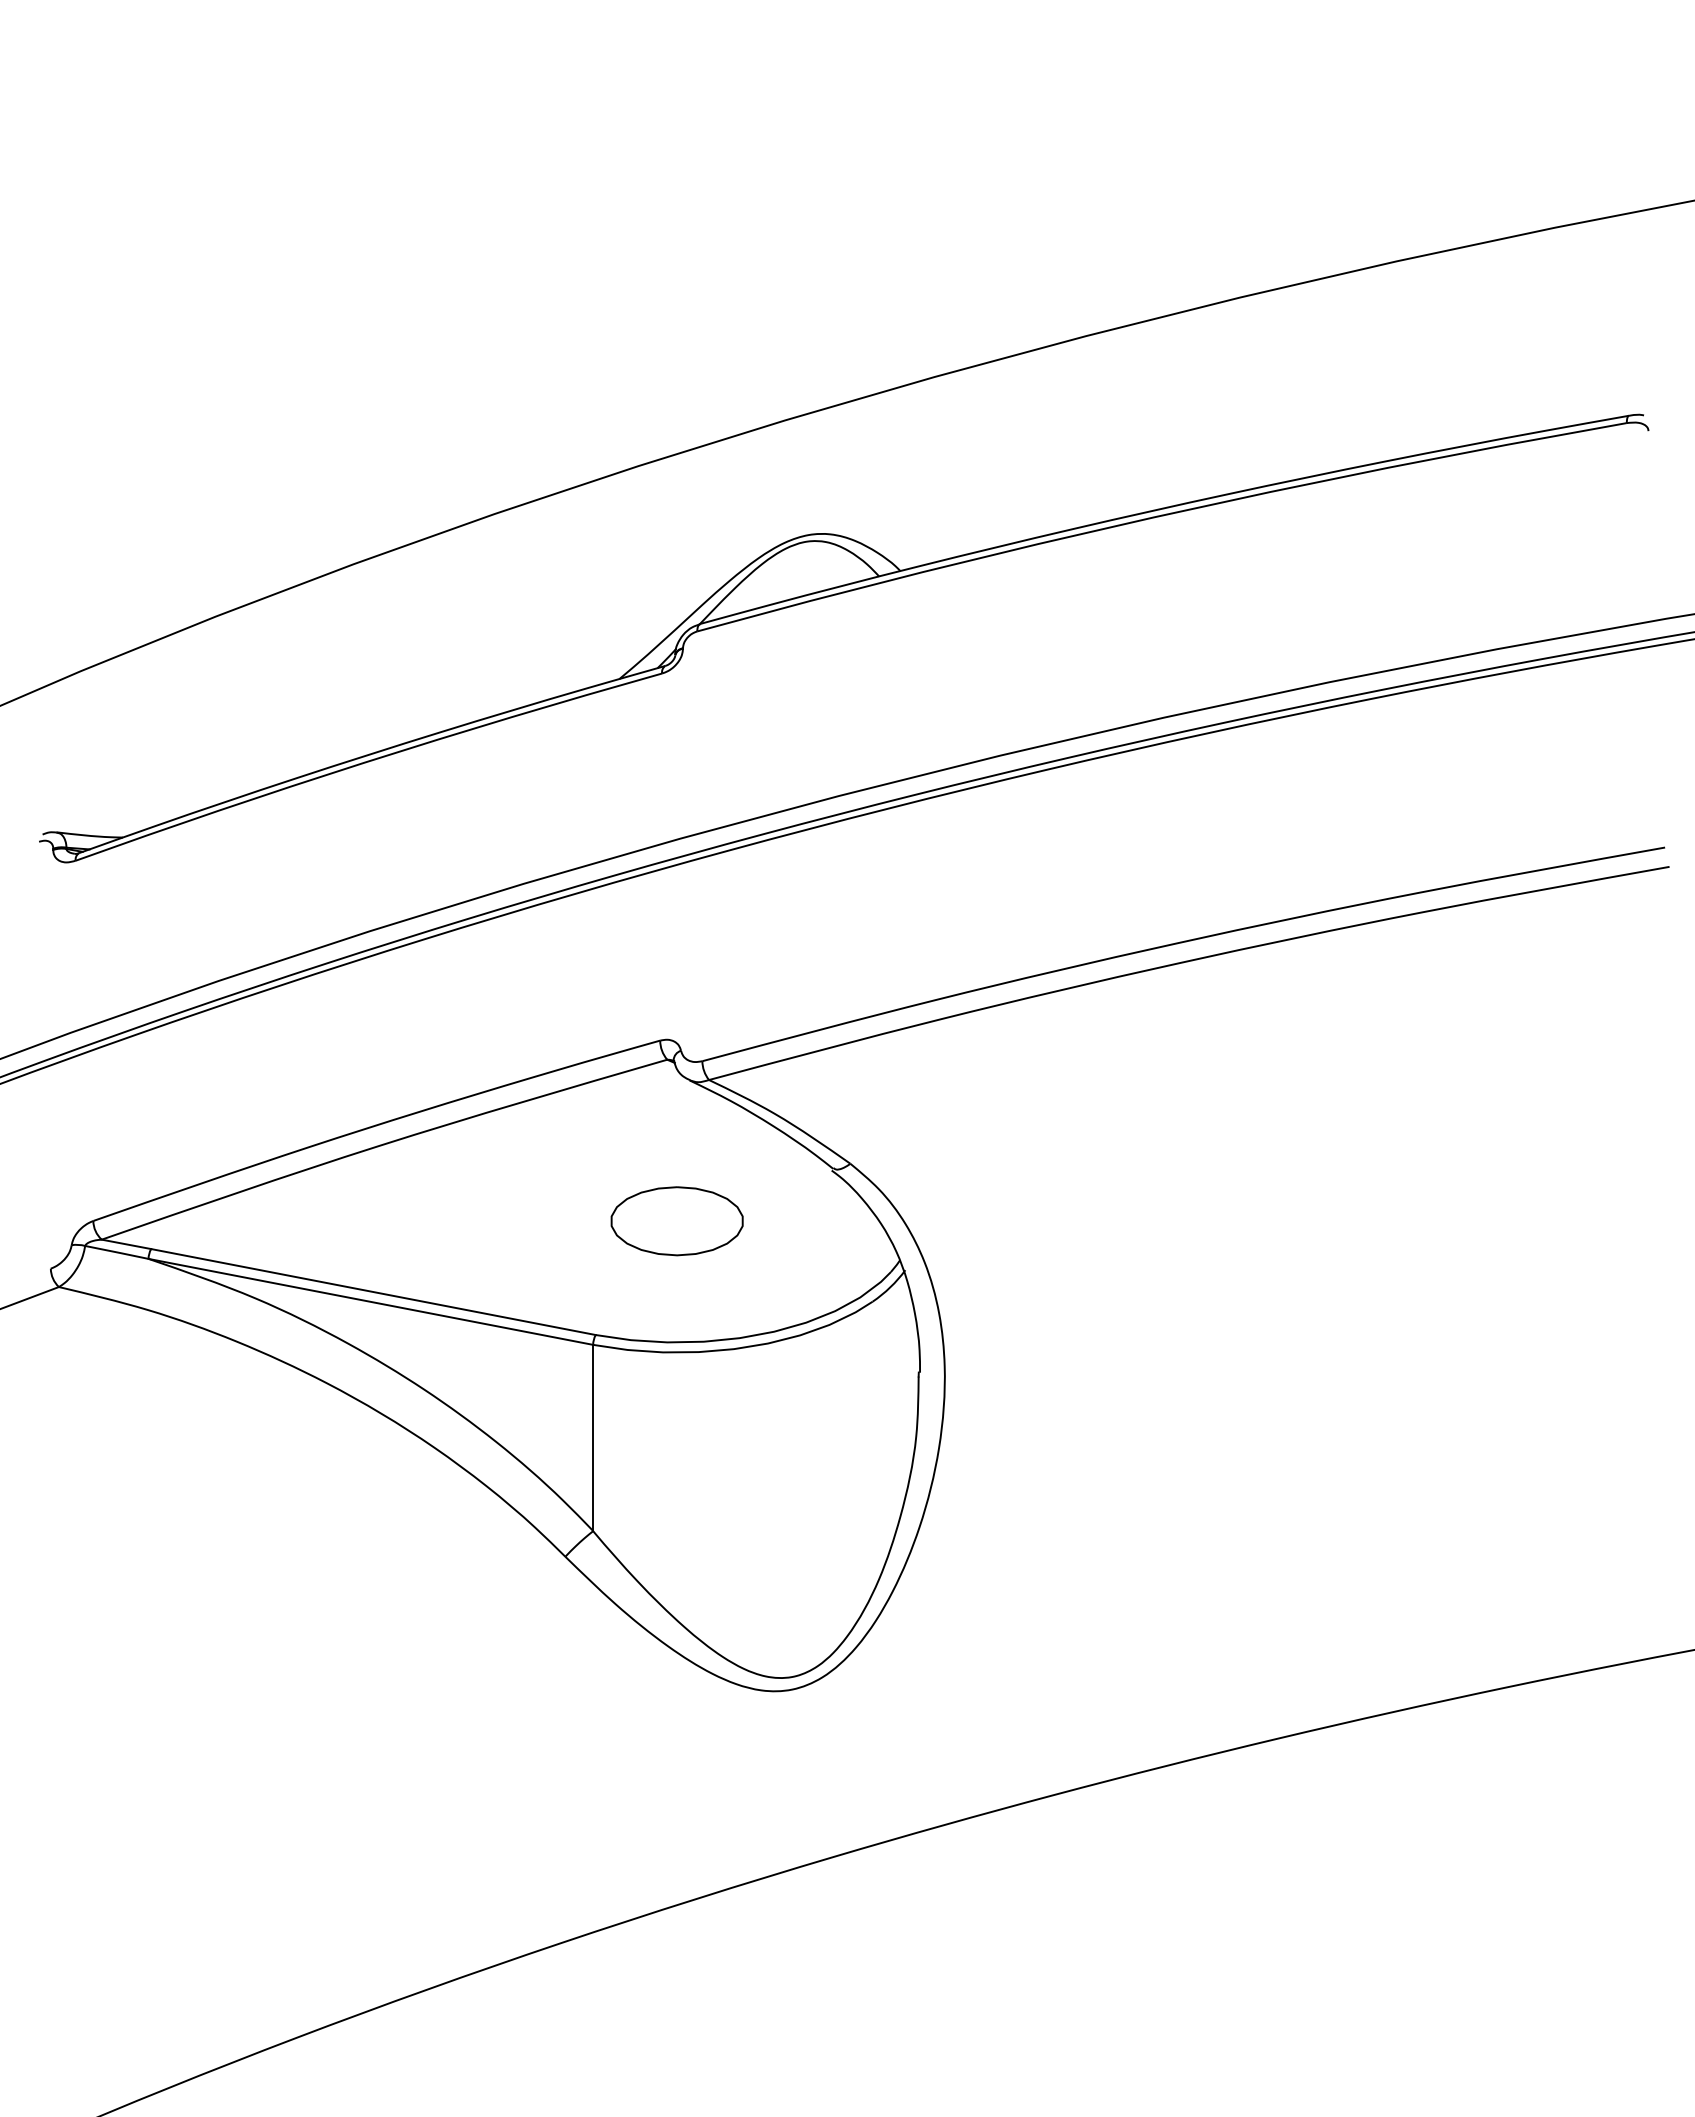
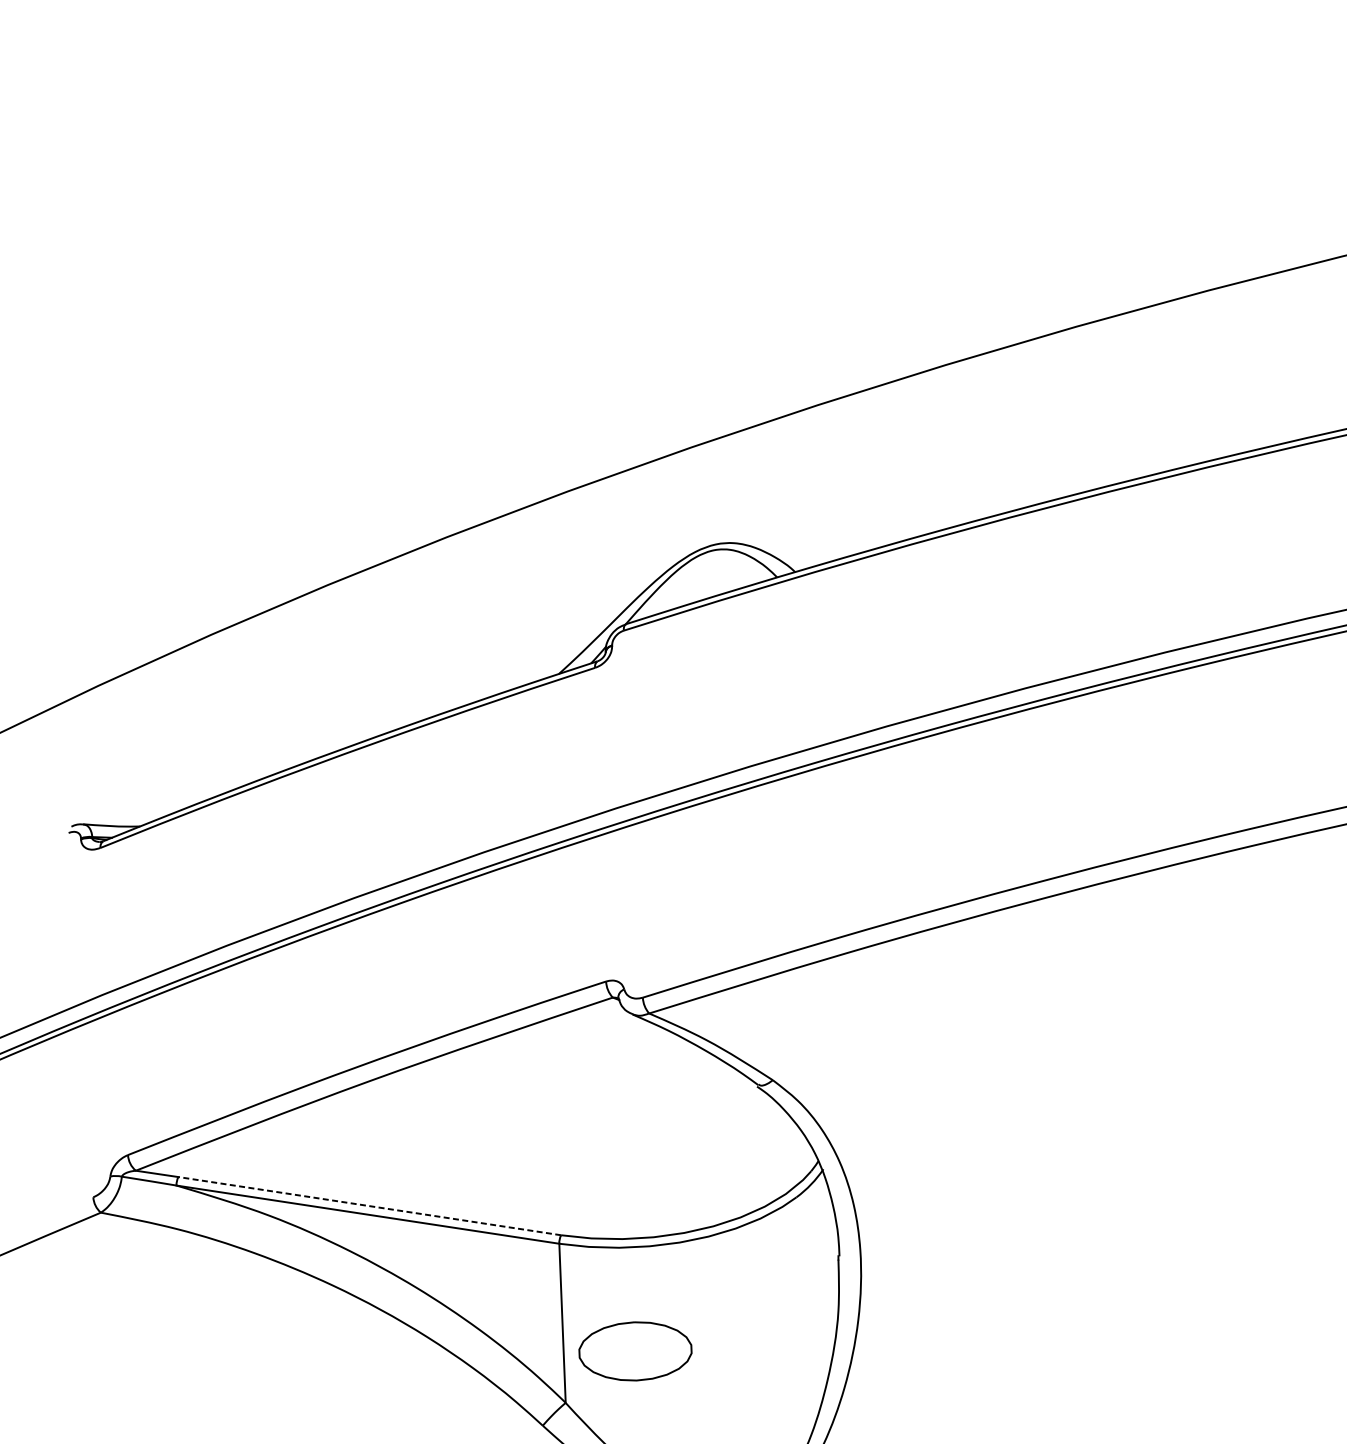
part: (676, 1221) -> (634, 1351), moved
line: (372, 1291) -> (368, 1205), solid -> dashed

